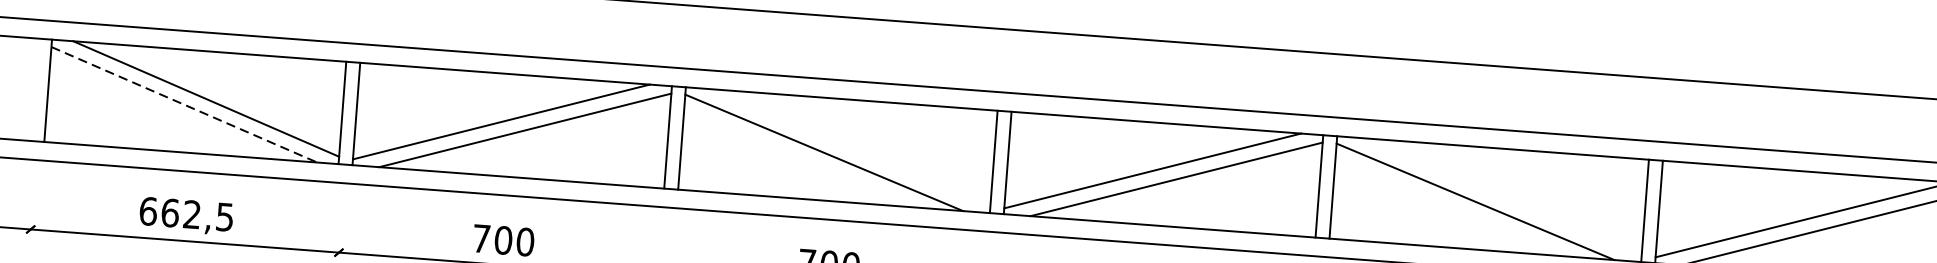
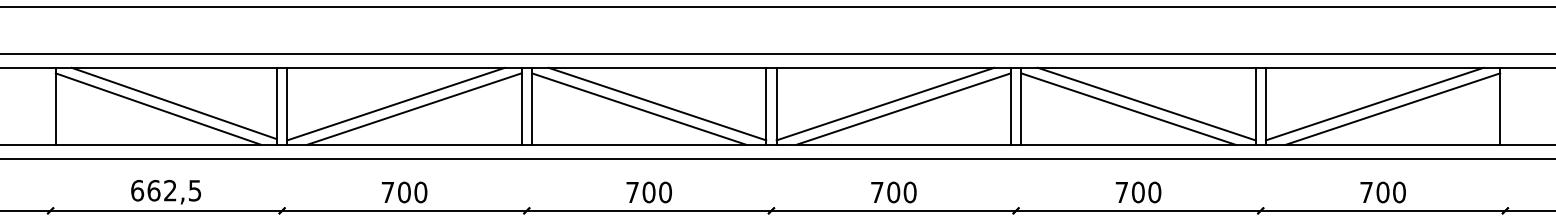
line: (184, 105) -> (158, 109), dashed -> solid
line: (849, 147) -> (657, 103), added
line: (1500, 196) -> (1146, 103), added

